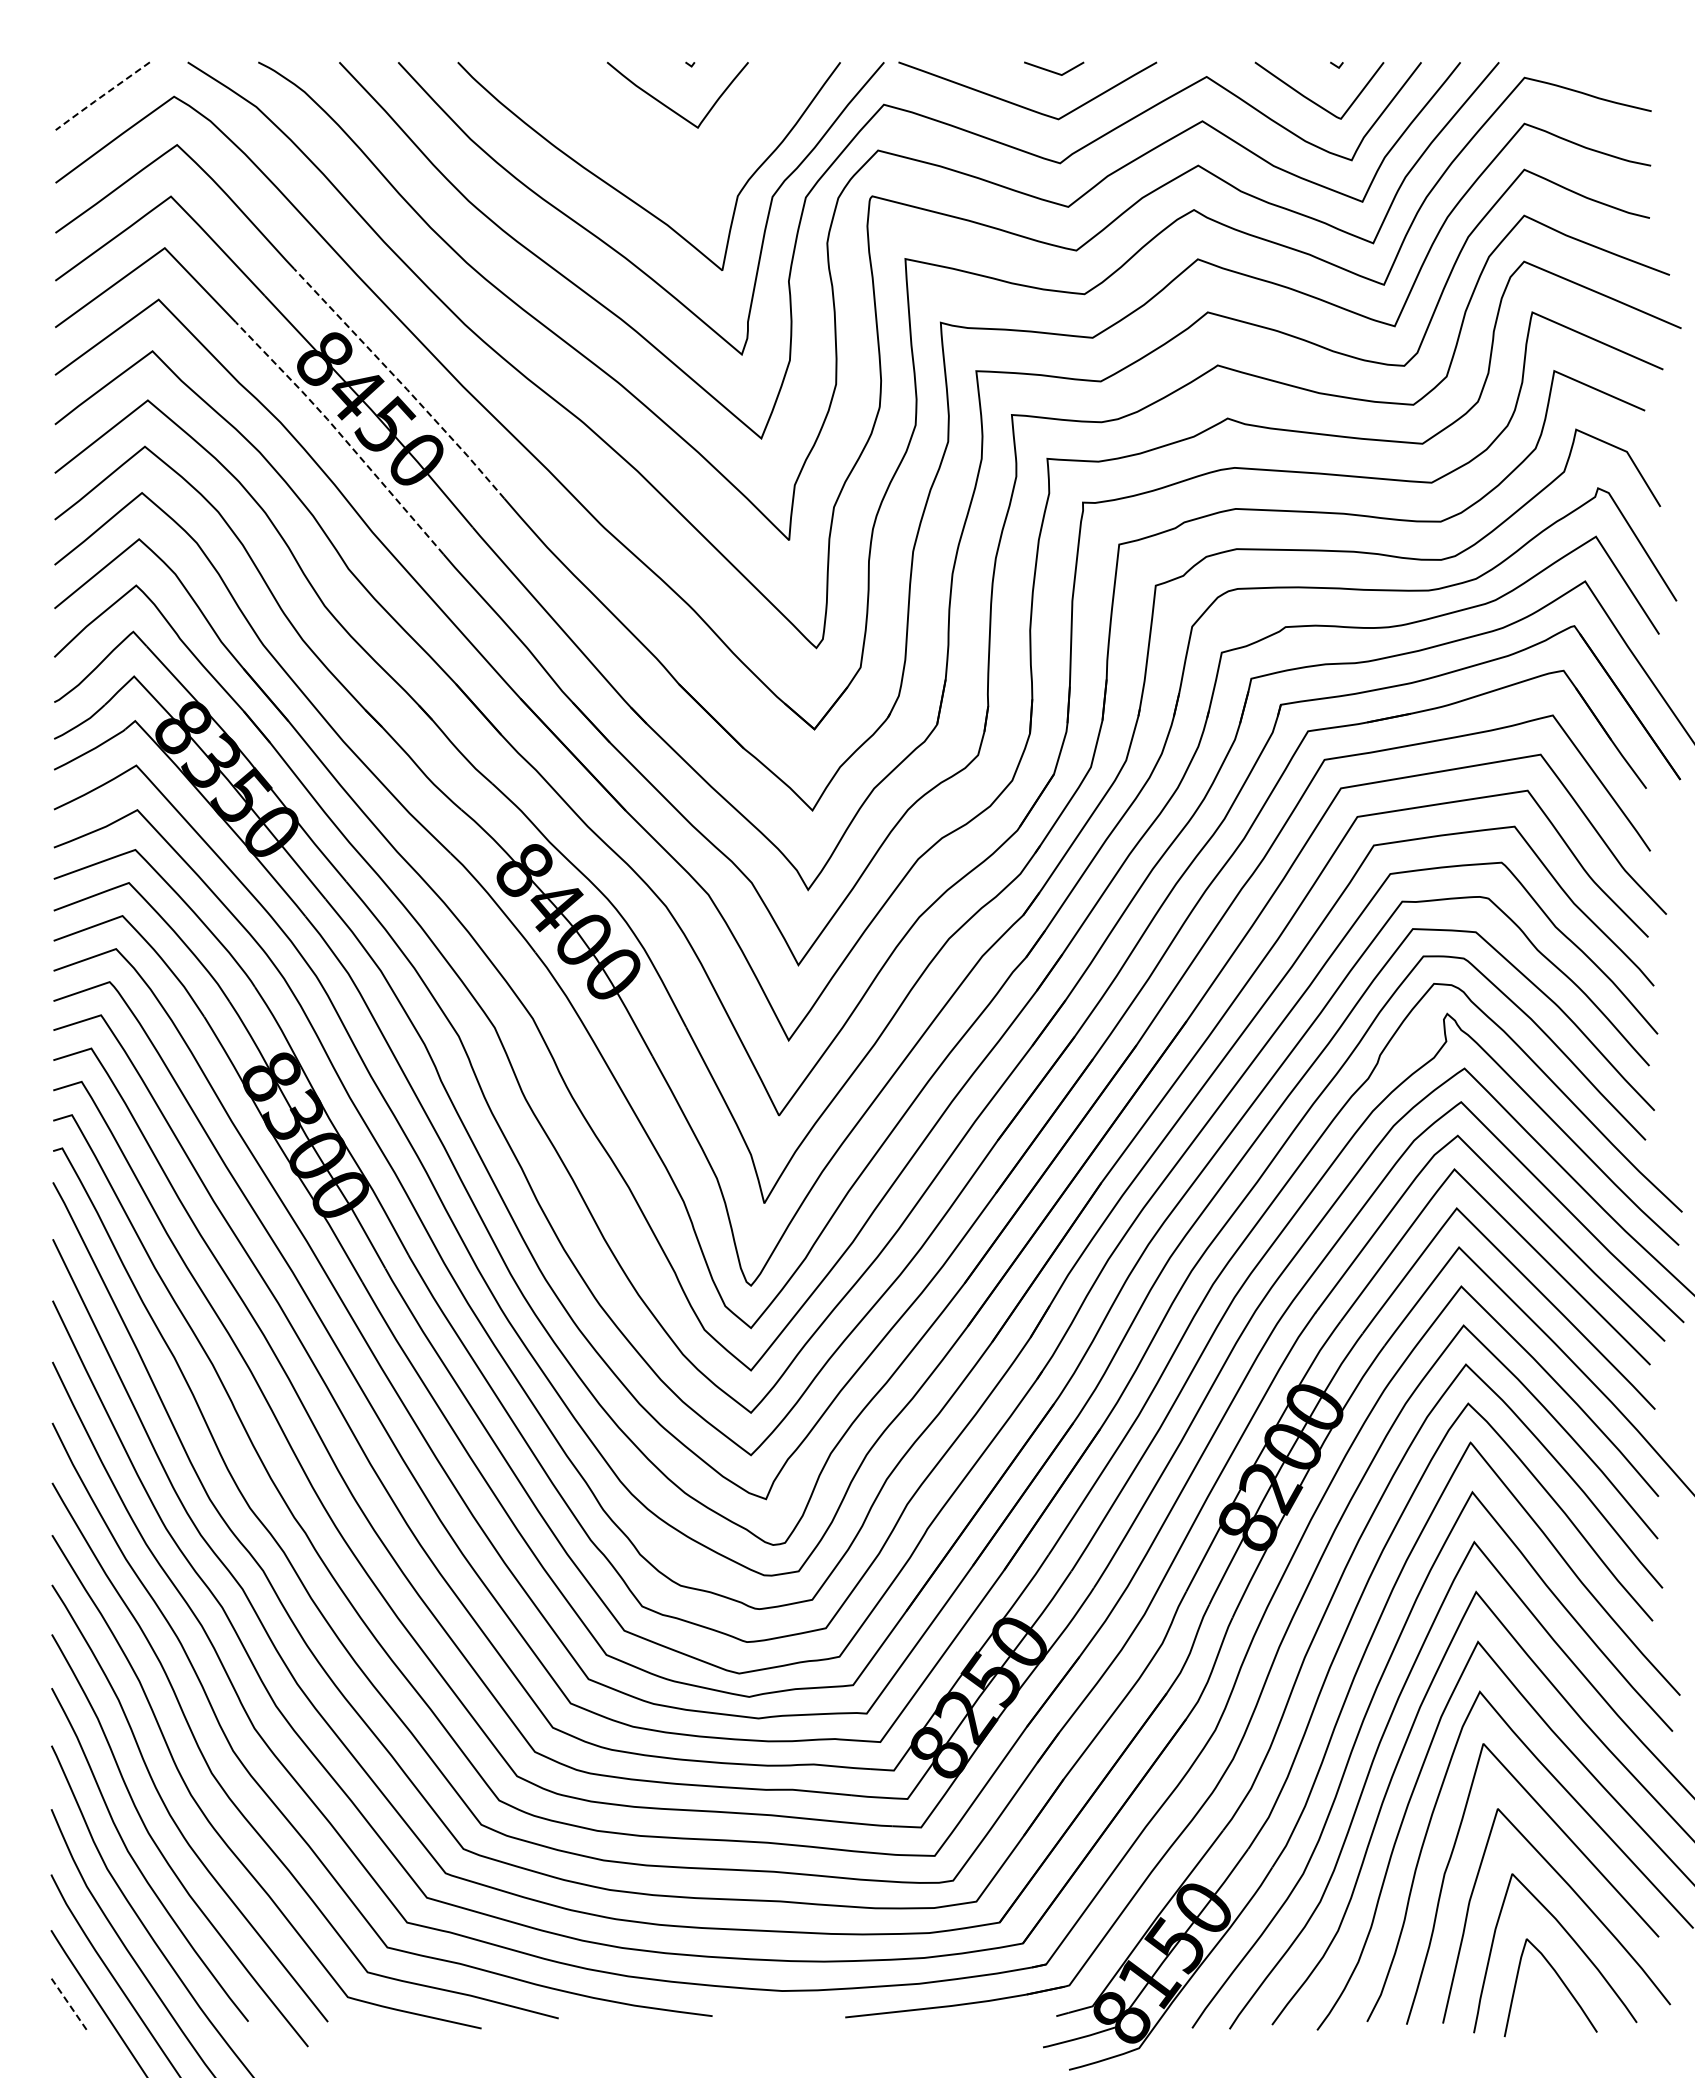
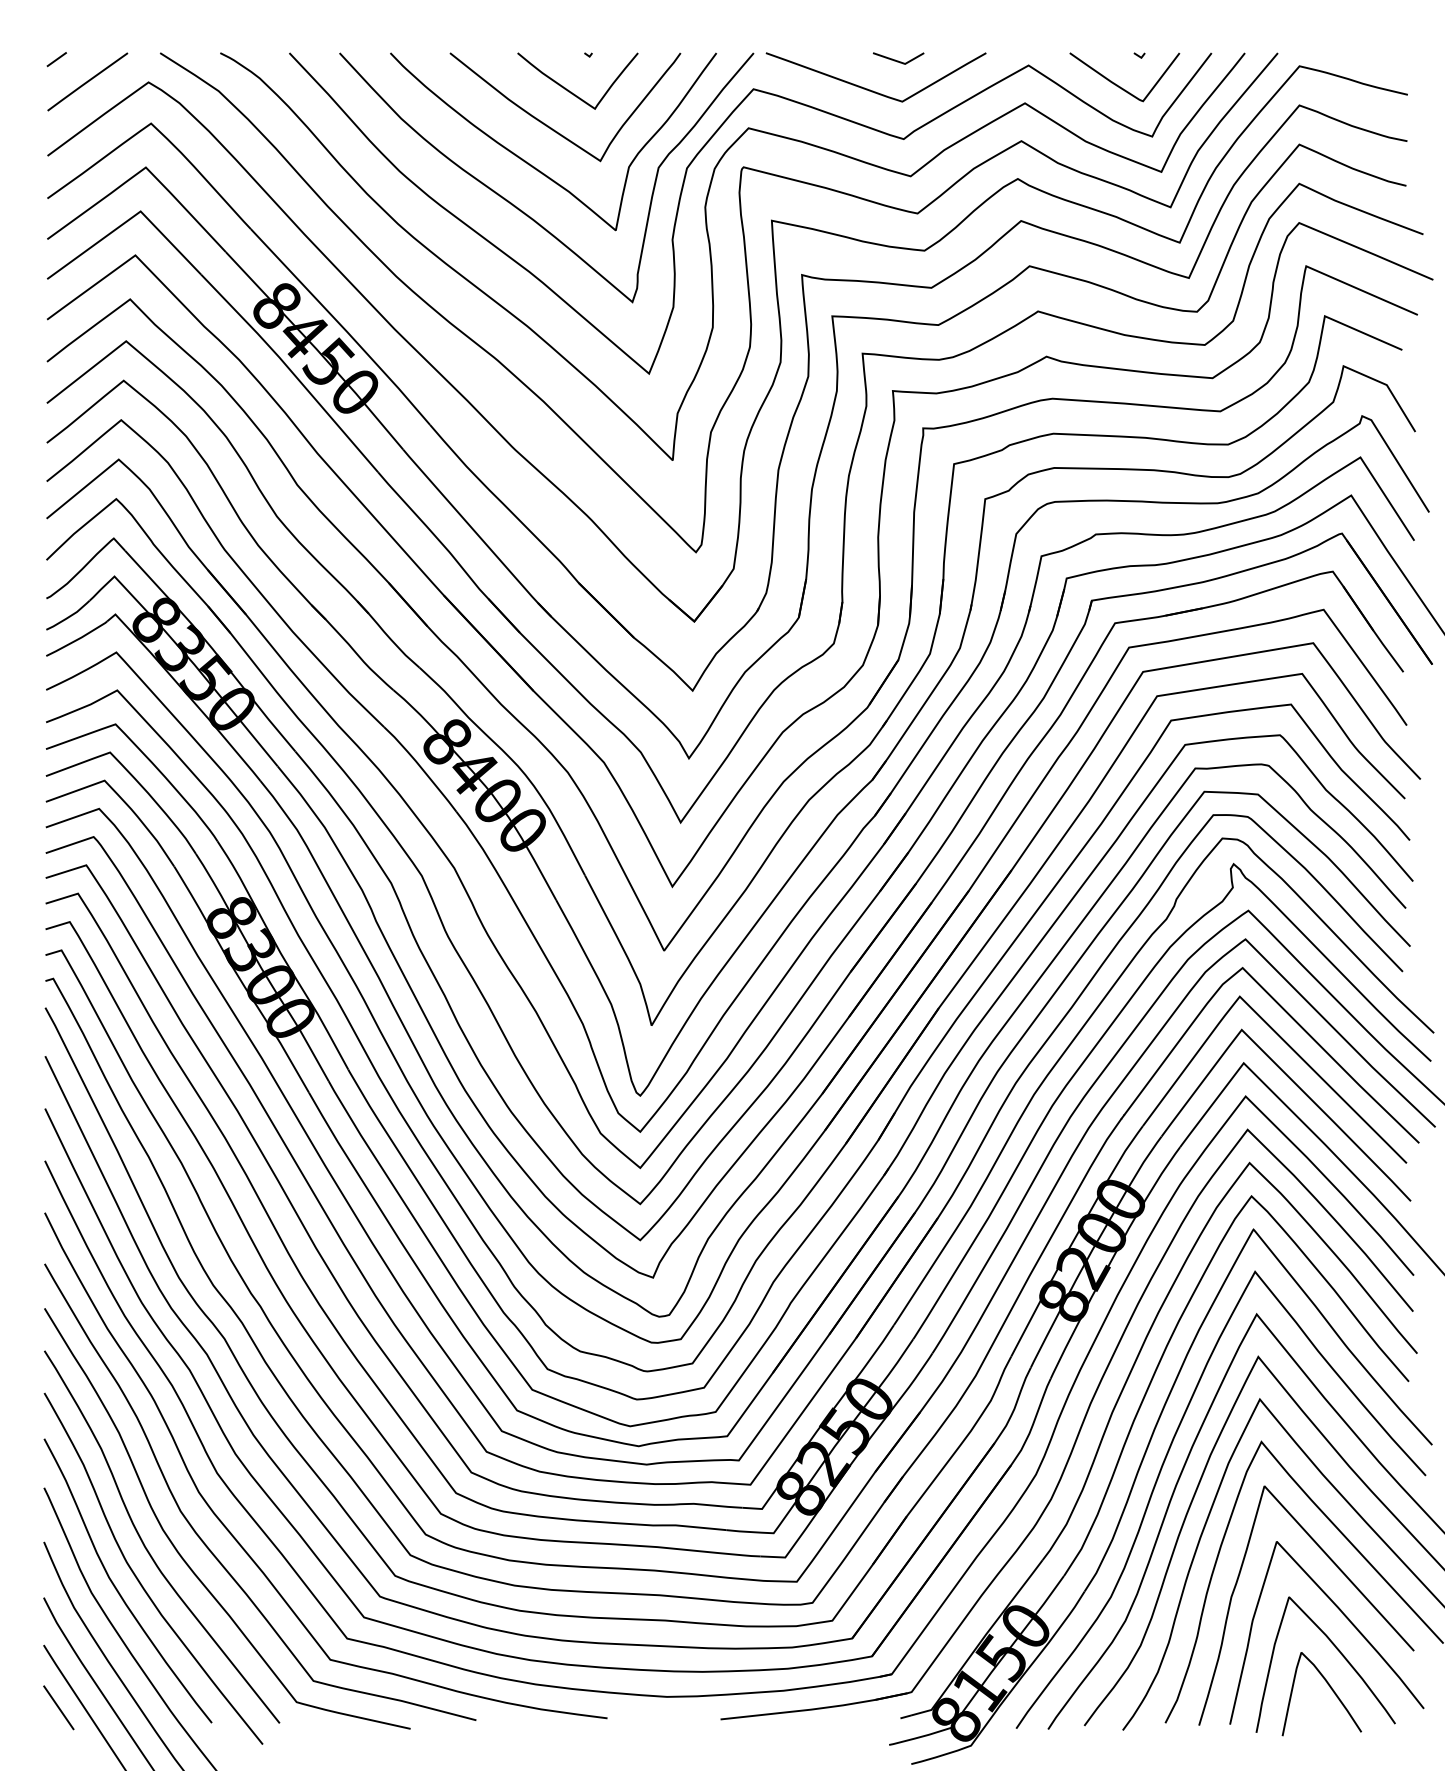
line: (66, 69) -> (56, 59), added
line: (101, 97) -> (86, 83), dashed -> solid
curve: (646, 149) -> (551, 127), added
line: (401, 383) -> (342, 326), dashed -> solid
line: (341, 435) -> (291, 371), dashed -> solid
line: (68, 2003) -> (58, 1707), dashed -> solid

